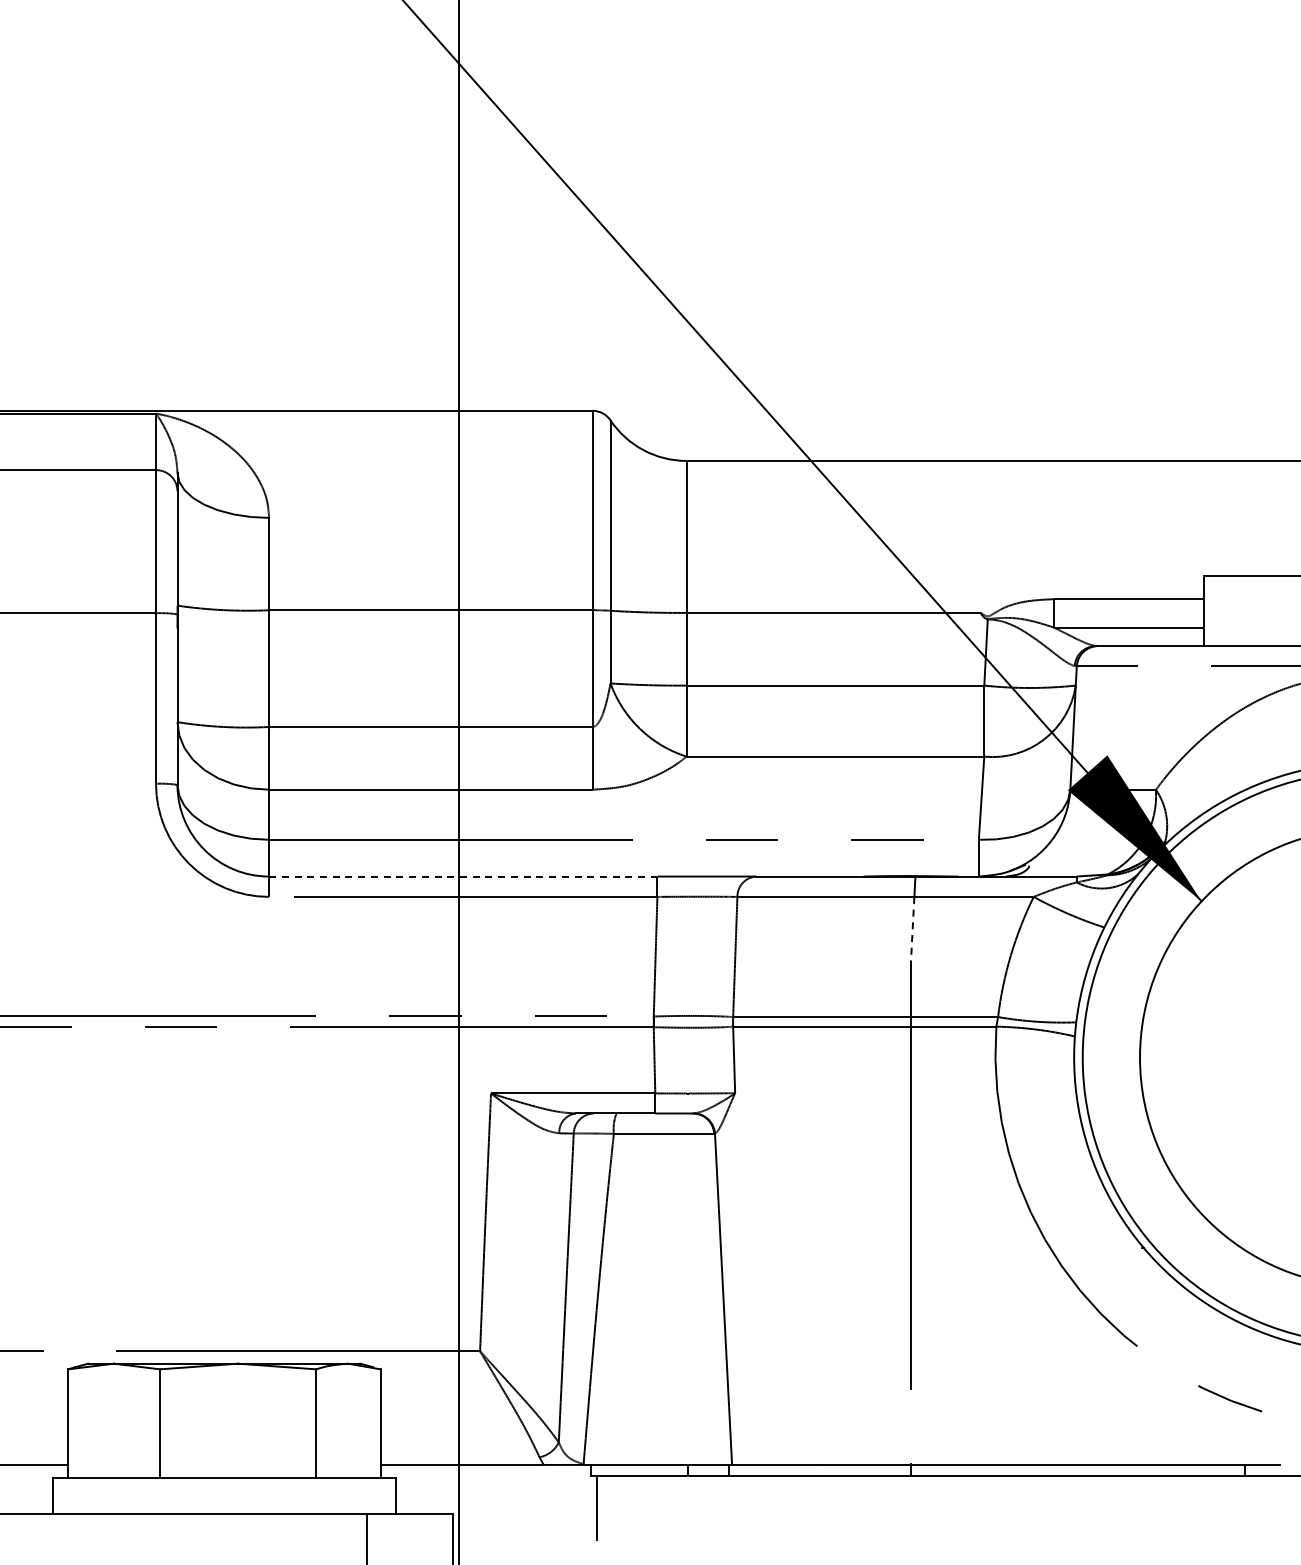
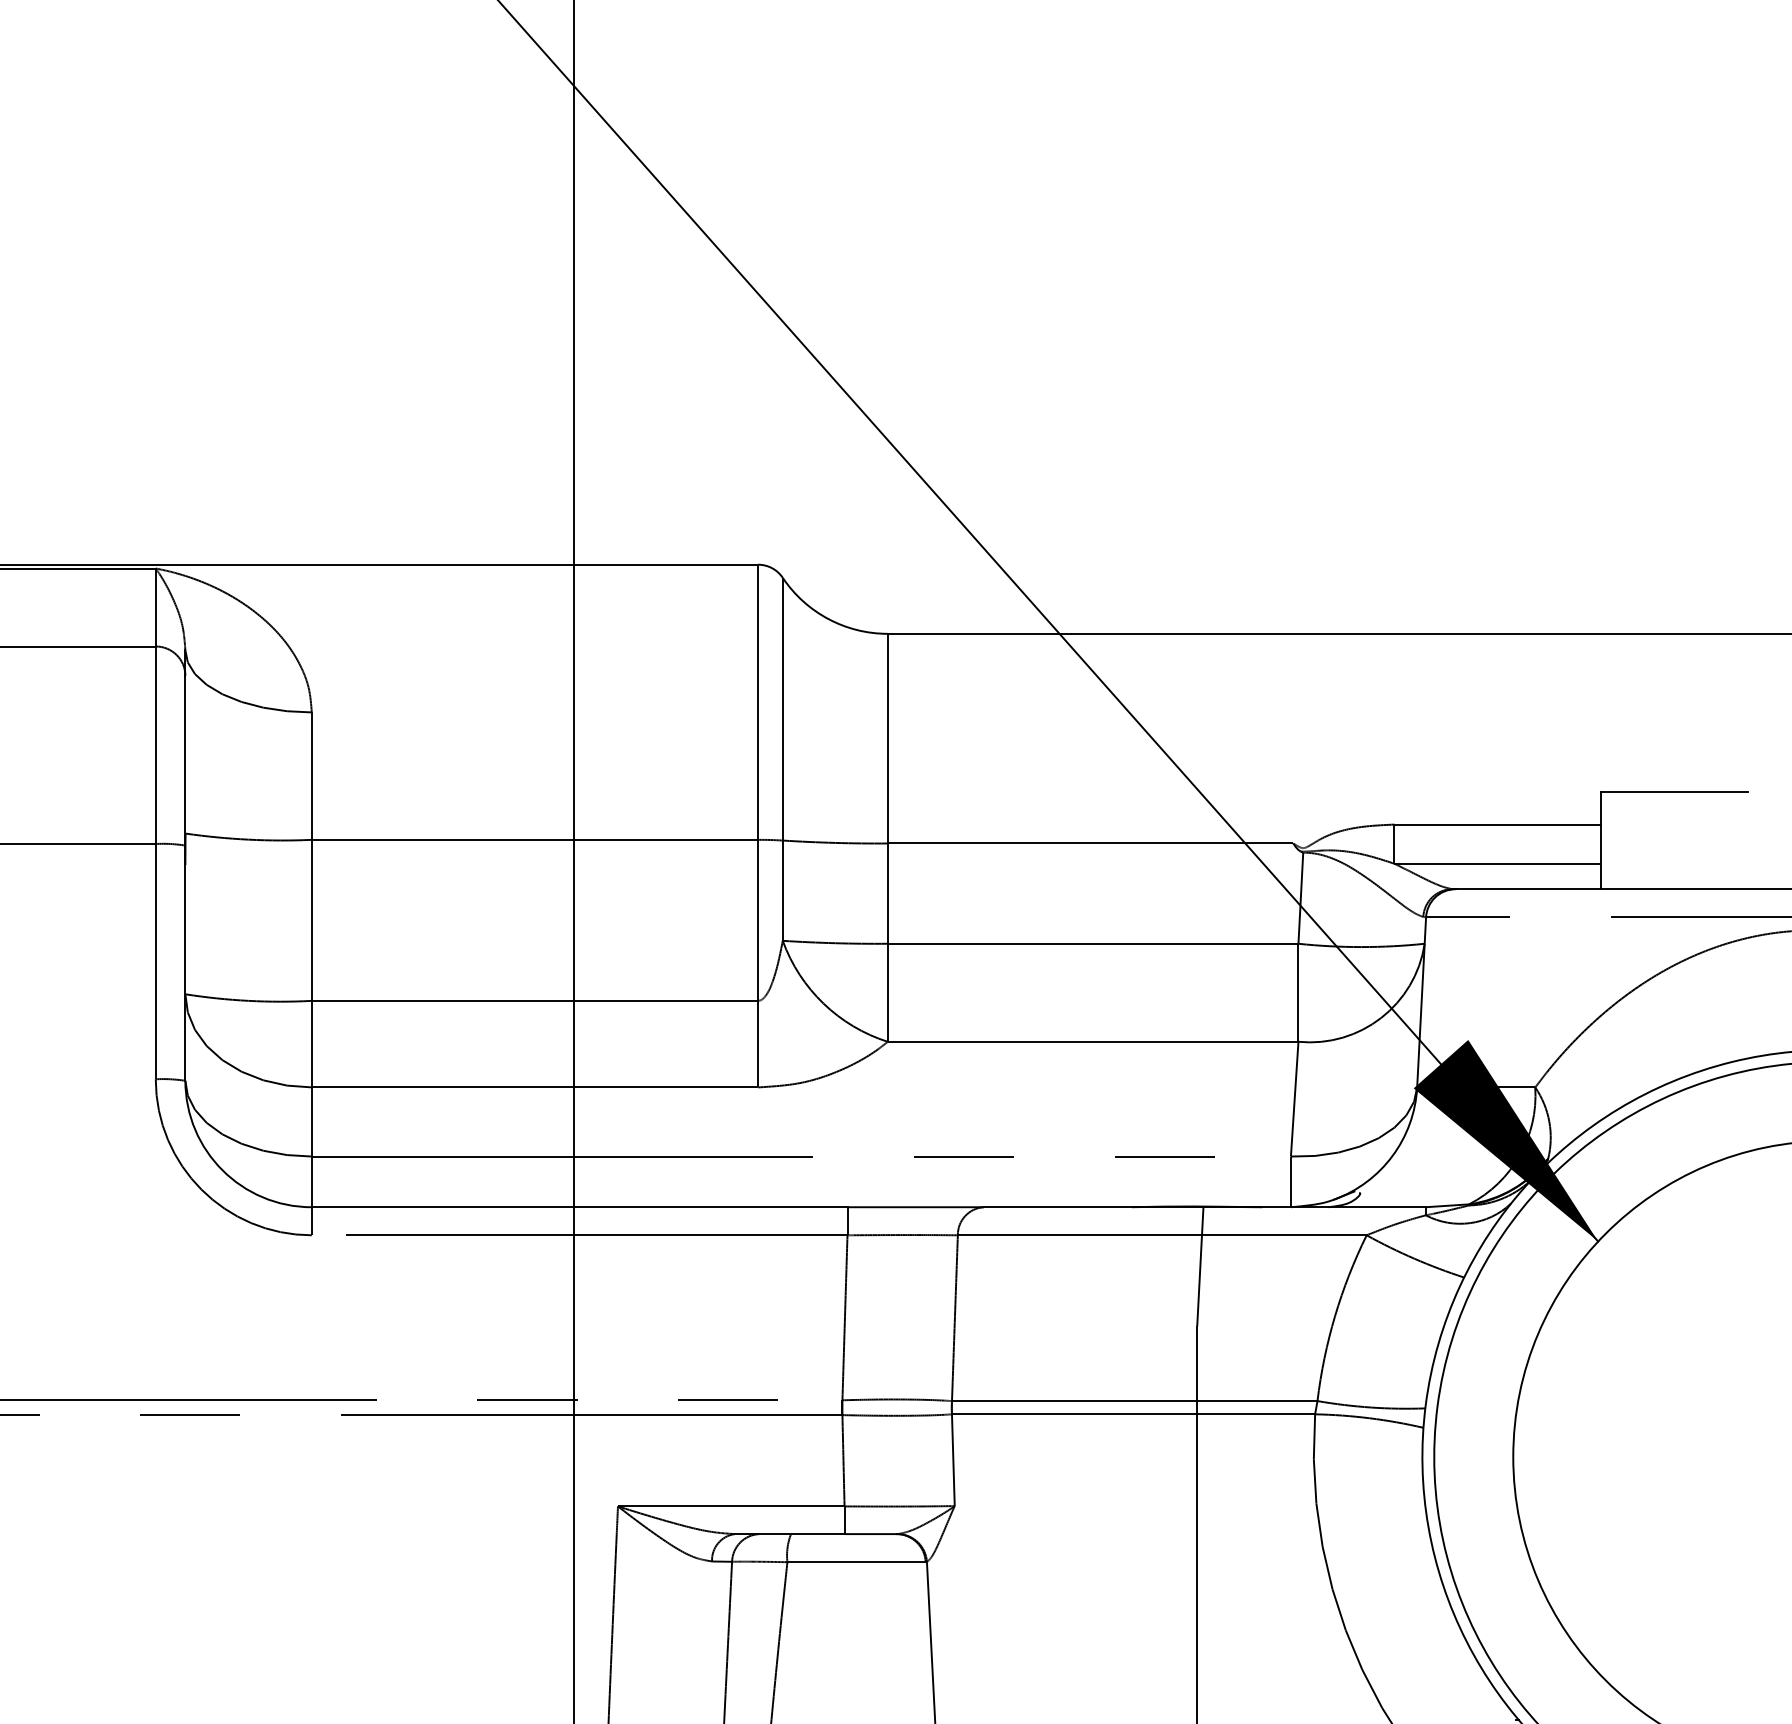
line: (463, 876) -> (579, 1207), dashed -> solid
line: (912, 929) -> (1199, 1280), dashed -> solid

